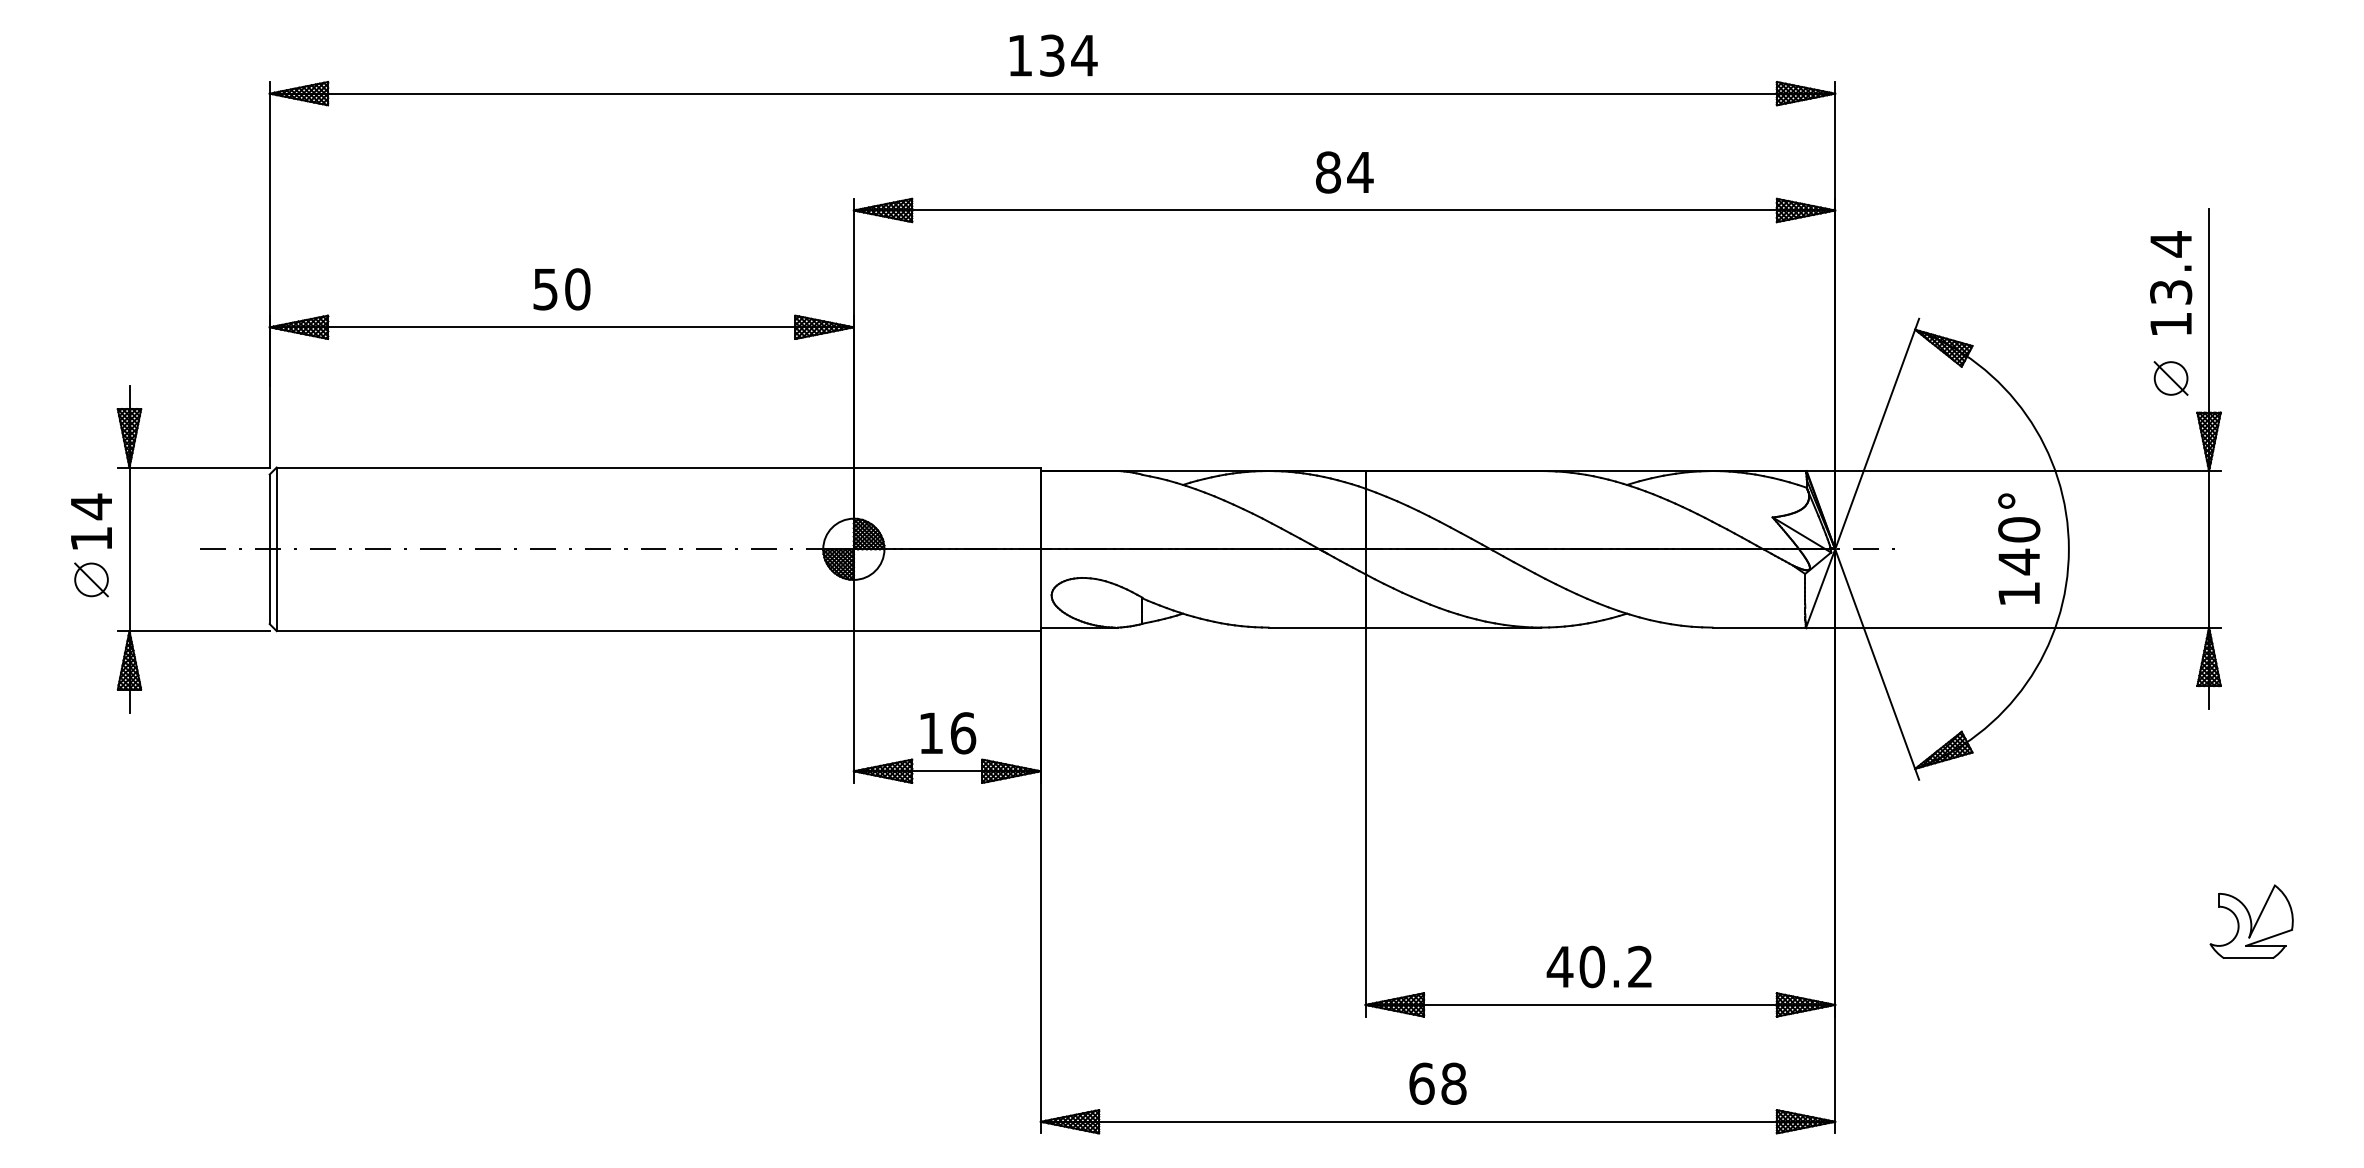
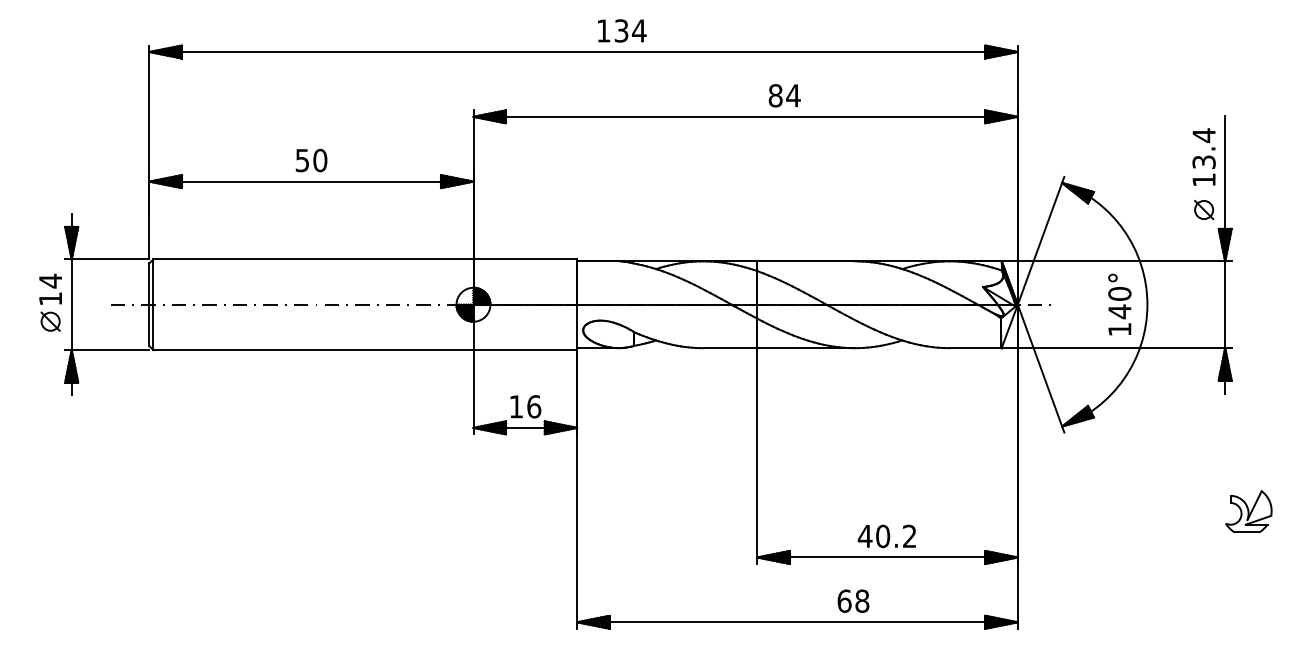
text: (1053, 54) -> (622, 30), moved
text: (1344, 172) -> (784, 95), moved
text: (1438, 1082) -> (853, 600), moved

